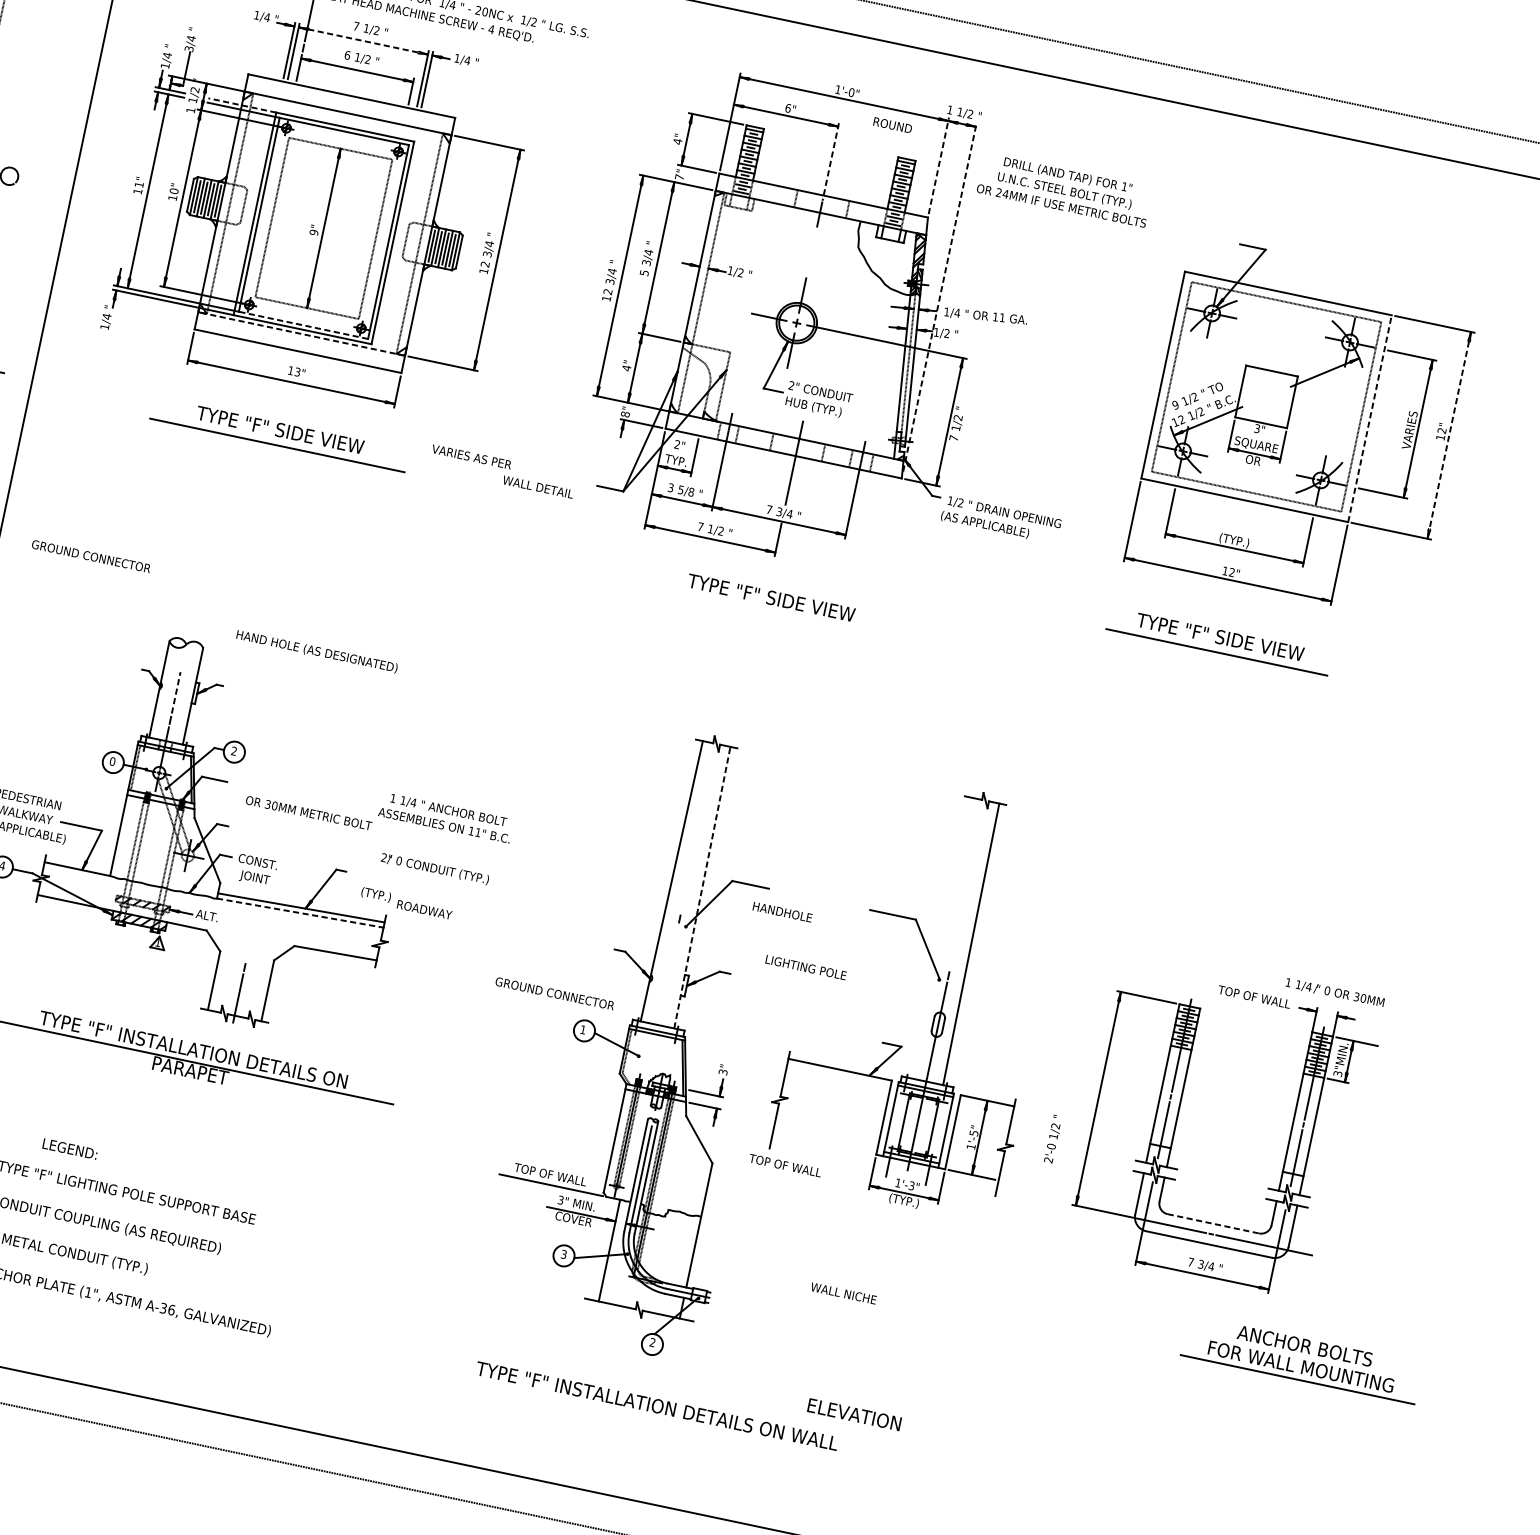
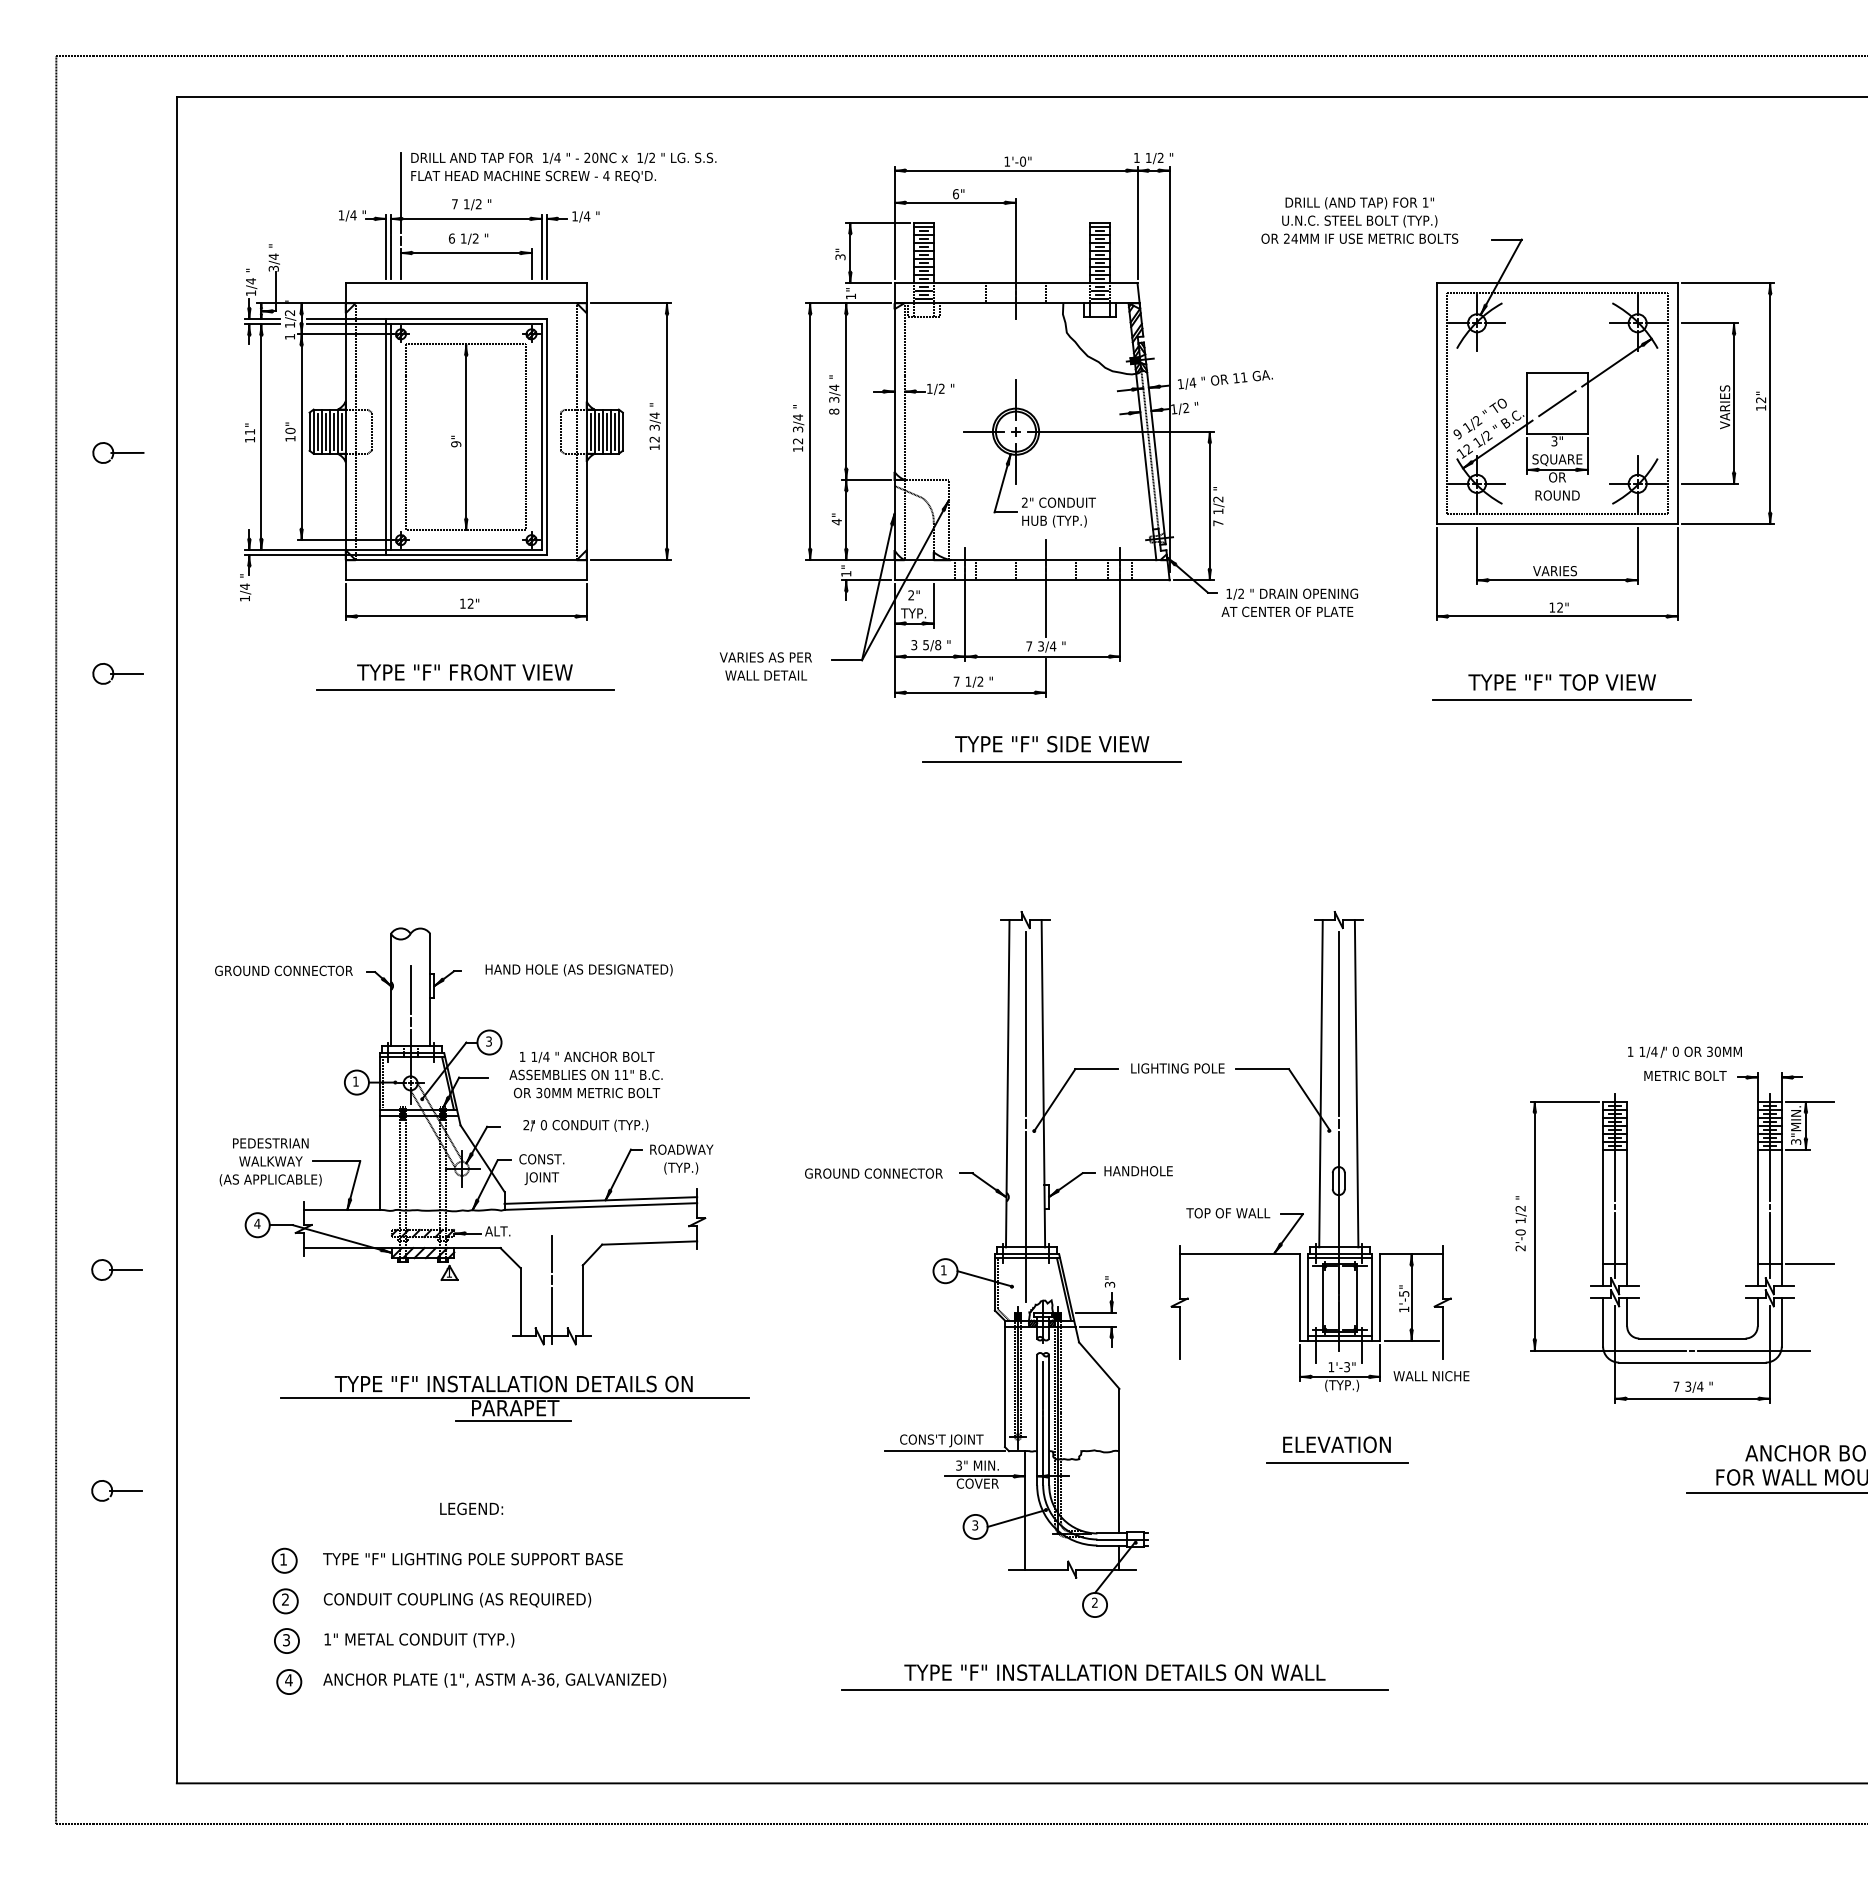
line: (363, 40) -> (466, 218), dashed -> solid
line: (242, 105) -> (346, 319), dashed -> solid
text: (892, 125) -> (1557, 495), moved
text: (677, 141) -> (840, 257), 4" -> 3"
line: (831, 162) -> (1016, 244), dashed -> solid
line: (938, 165) -> (1137, 222), dashed -> solid
text: (679, 177) -> (850, 296), 7" -> 1"
line: (30, 180) -> (127, 452), added
text: (1064, 190) -> (1359, 220), moved
text: (644, 272) -> (834, 411), 5 -> 8
line: (939, 297) -> (1169, 369), dashed -> solid
line: (302, 325) -> (465, 550), dashed -> solid
line: (300, 334) -> (465, 560), dashed -> solid
text: (297, 371) -> (470, 603), 13" -> 12"
line: (1266, 396) -> (1557, 403), added
text: (625, 414) -> (846, 573), 8" -> 1"
line: (1369, 418) -> (1677, 403), dashed -> solid
text: (279, 430) -> (464, 672), TYPE "F" SIDE VIEW -> TYPE "F" FRONT VIEW
line: (1449, 436) -> (1770, 404), dashed -> solid
text: (471, 456) -> (765, 657), moved
text: (997, 527) -> (1287, 612), (AS APPLICABLE) -> AT CENTER OF PLATE
text: (1233, 540) -> (1554, 571), (TYP.) -> VARIES
text: (91, 556) -> (283, 970), moved
line: (767, 613) -> (1051, 762), added
text: (1220, 637) -> (1562, 682), TYPE "F" SIDE VIEW -> TYPE "F" TOP VIEW
text: (316, 652) -> (578, 970), moved
line: (176, 692) -> (410, 989), dashed -> solid
text: (233, 751) -> (488, 1041), 2 -> 3
text: (112, 761) -> (355, 1081), 0 -> 1
text: (445, 817) -> (585, 1065), moved
line: (697, 832) -> (1025, 1023), added
text: (434, 868) -> (585, 1125), moved
line: (702, 887) -> (1043, 1083), dashed -> solid
line: (966, 889) -> (1338, 1023), added
text: (424, 909) -> (681, 1149), moved
text: (782, 912) -> (1138, 1171), moved
line: (300, 913) -> (601, 1206), dashed -> solid
line: (940, 937) -> (1320, 1083), added
line: (249, 945) -> (551, 1254), added
text: (805, 967) -> (1177, 1068), moved
text: (1334, 992) -> (1684, 1051), moved
text: (554, 993) -> (873, 1173), moved
text: (1254, 996) -> (1684, 1075), TOP OF WALL -> METRIC BOLT
line: (662, 998) -> (1025, 1216), added
line: (186, 1081) -> (513, 1421), added
text: (1052, 1138) -> (1520, 1223), moved
text: (70, 1148) -> (471, 1508), moved
text: (785, 1165) -> (1228, 1213), moved
text: (550, 1175) -> (941, 1440), TOP OF WALL -> CONS'T JOINT
line: (1327, 1181) -> (1809, 1264), added
line: (1213, 1223) -> (1692, 1338), dashed -> solid
line: (886, 1266) -> (1337, 1462), added
text: (843, 1293) -> (1431, 1376), moved
text: (854, 1414) -> (1336, 1444), moved
line: (653, 1421) -> (1114, 1690), added

